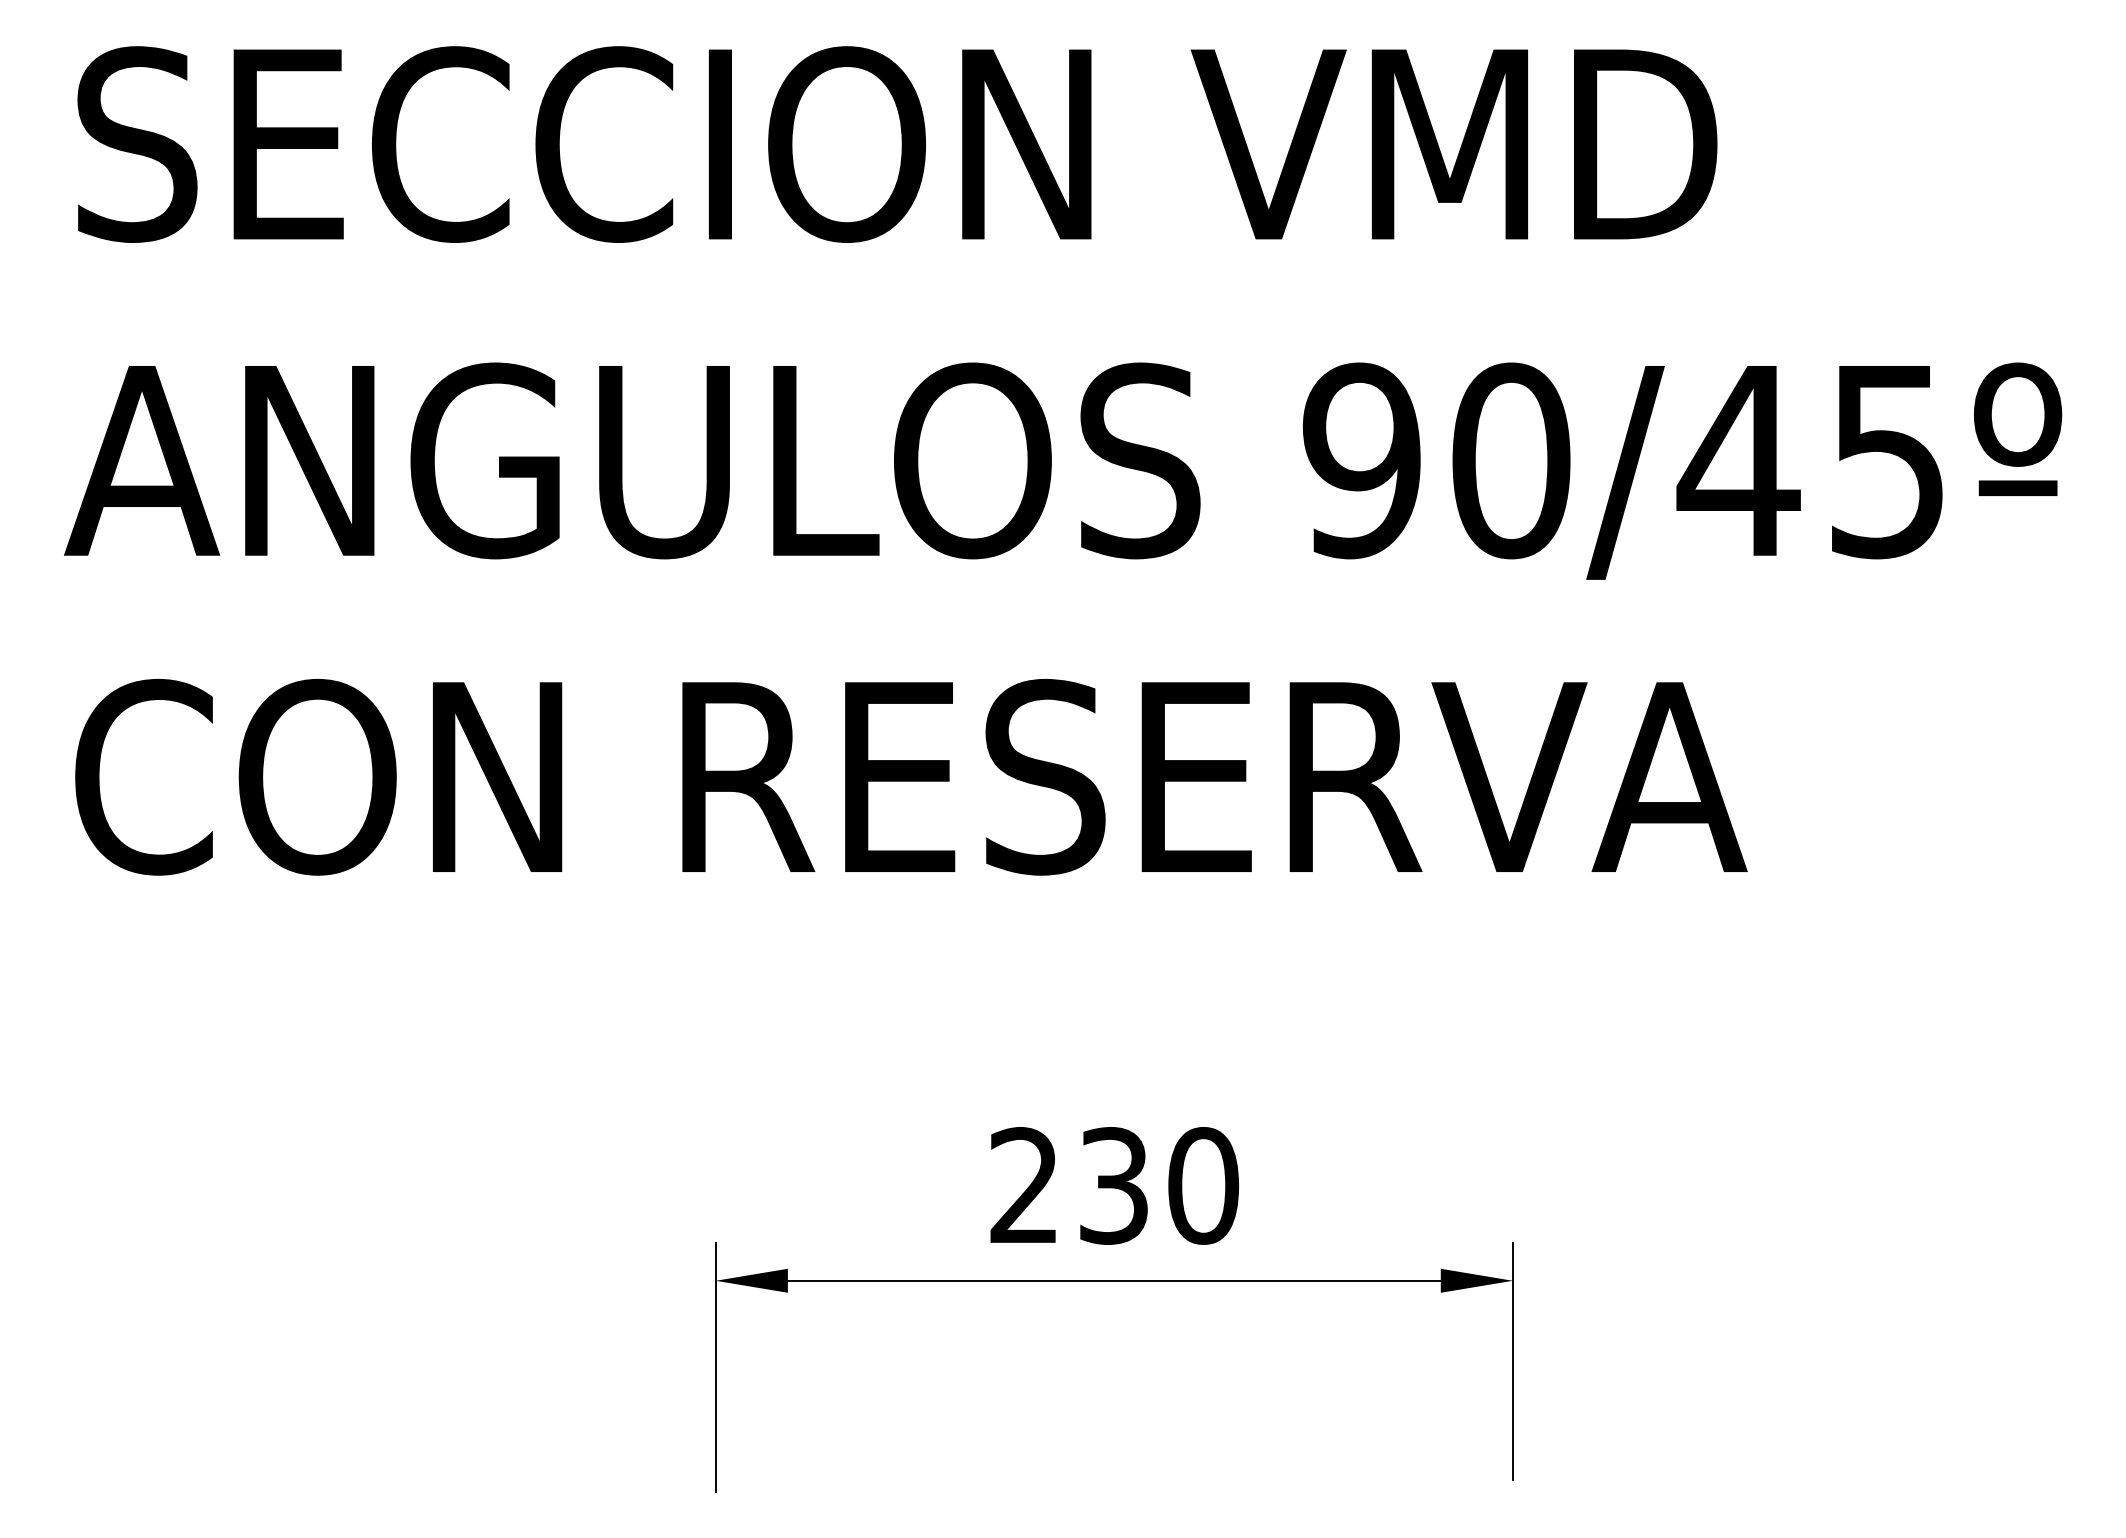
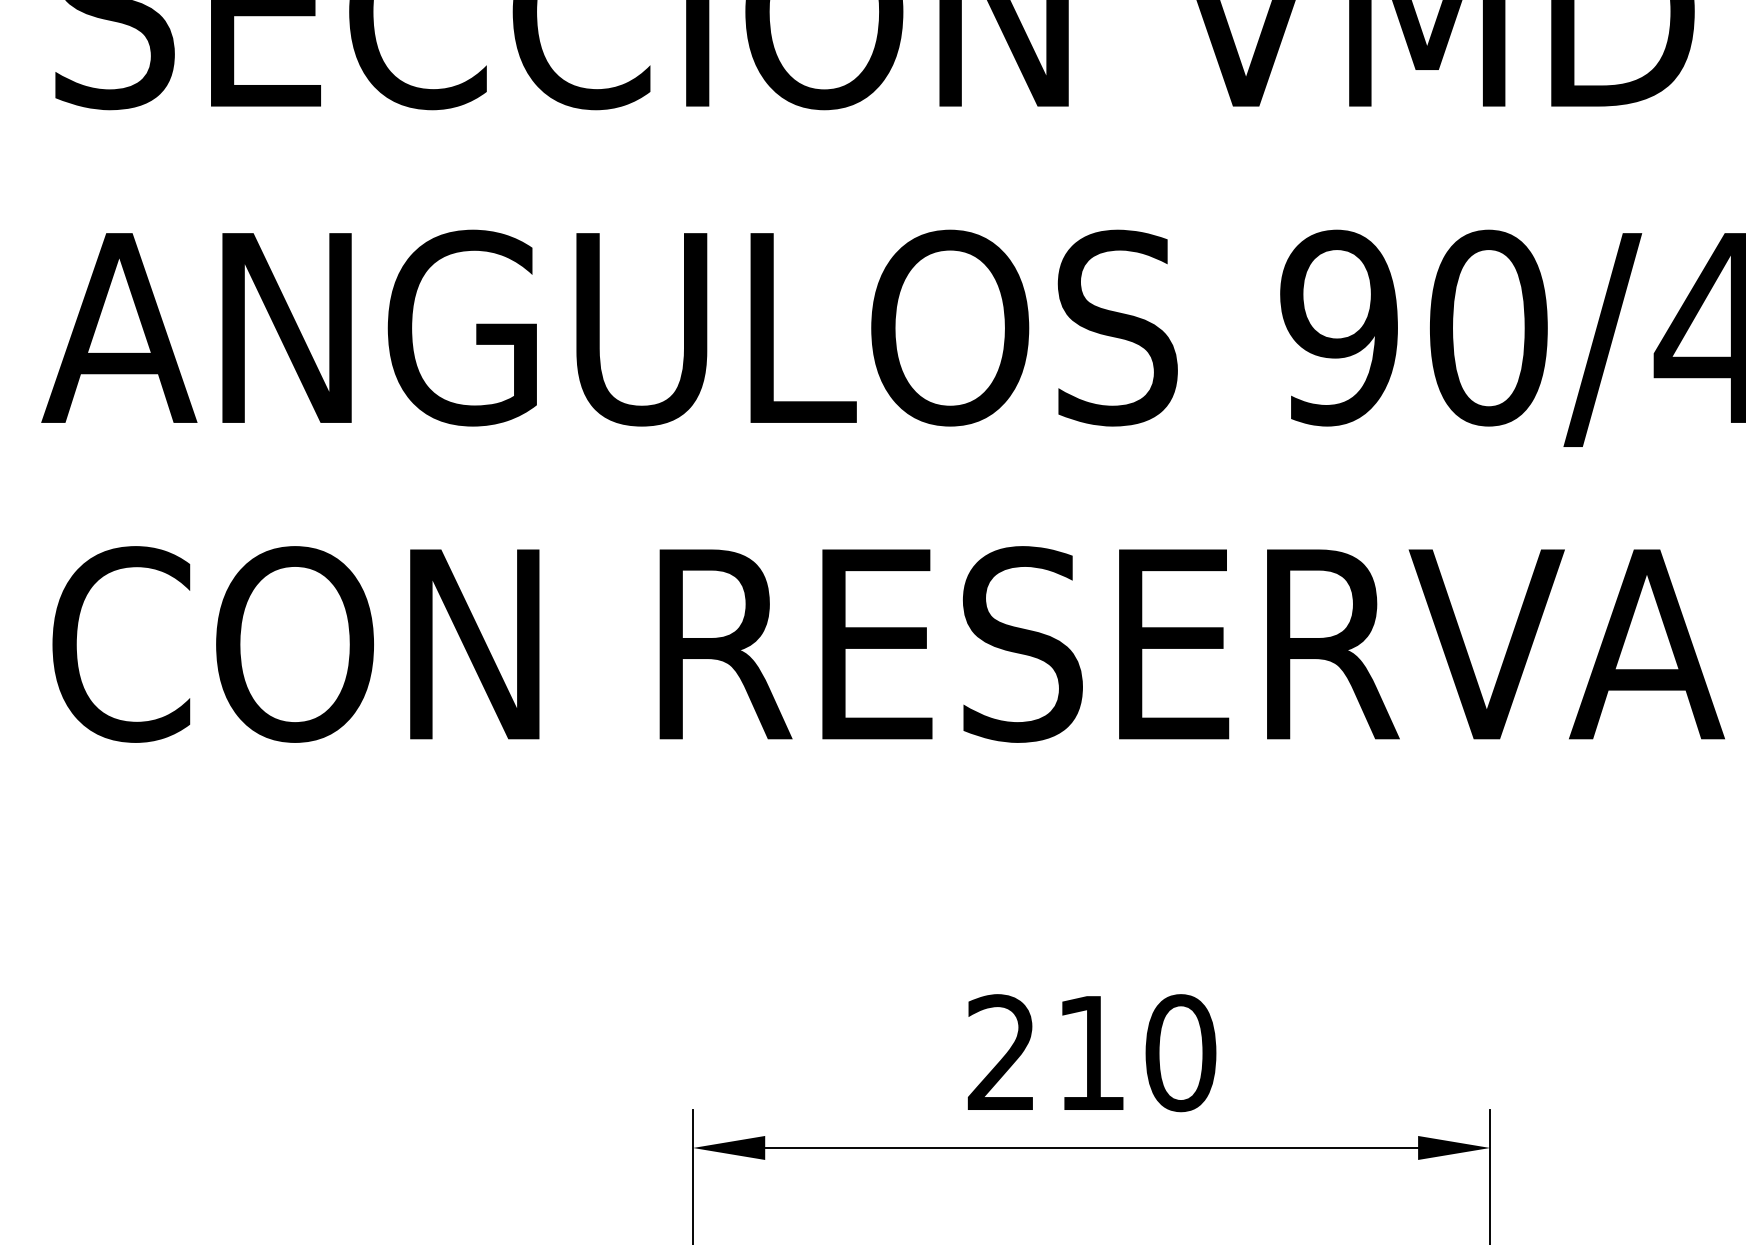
text: (1113, 1185) -> (1090, 1052), 230 -> 210

